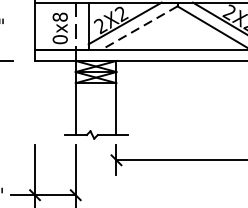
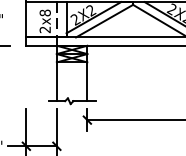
line: (139, 28) -> (104, 21), dashed -> solid
text: (59, 39) -> (44, 29), 0x8 -> 2x8

